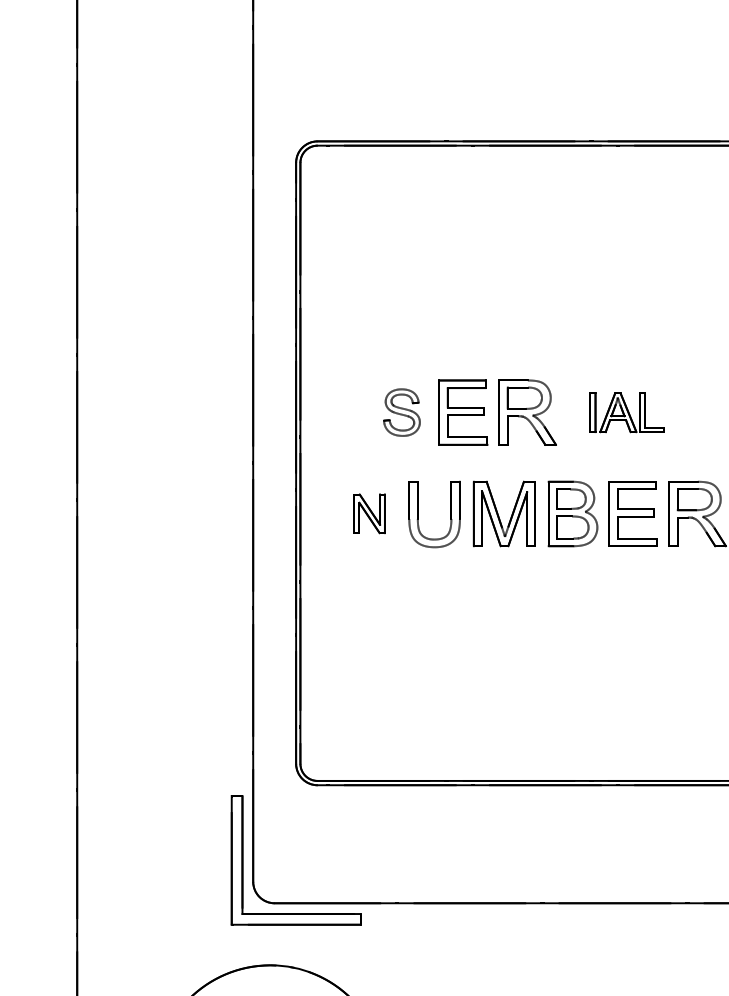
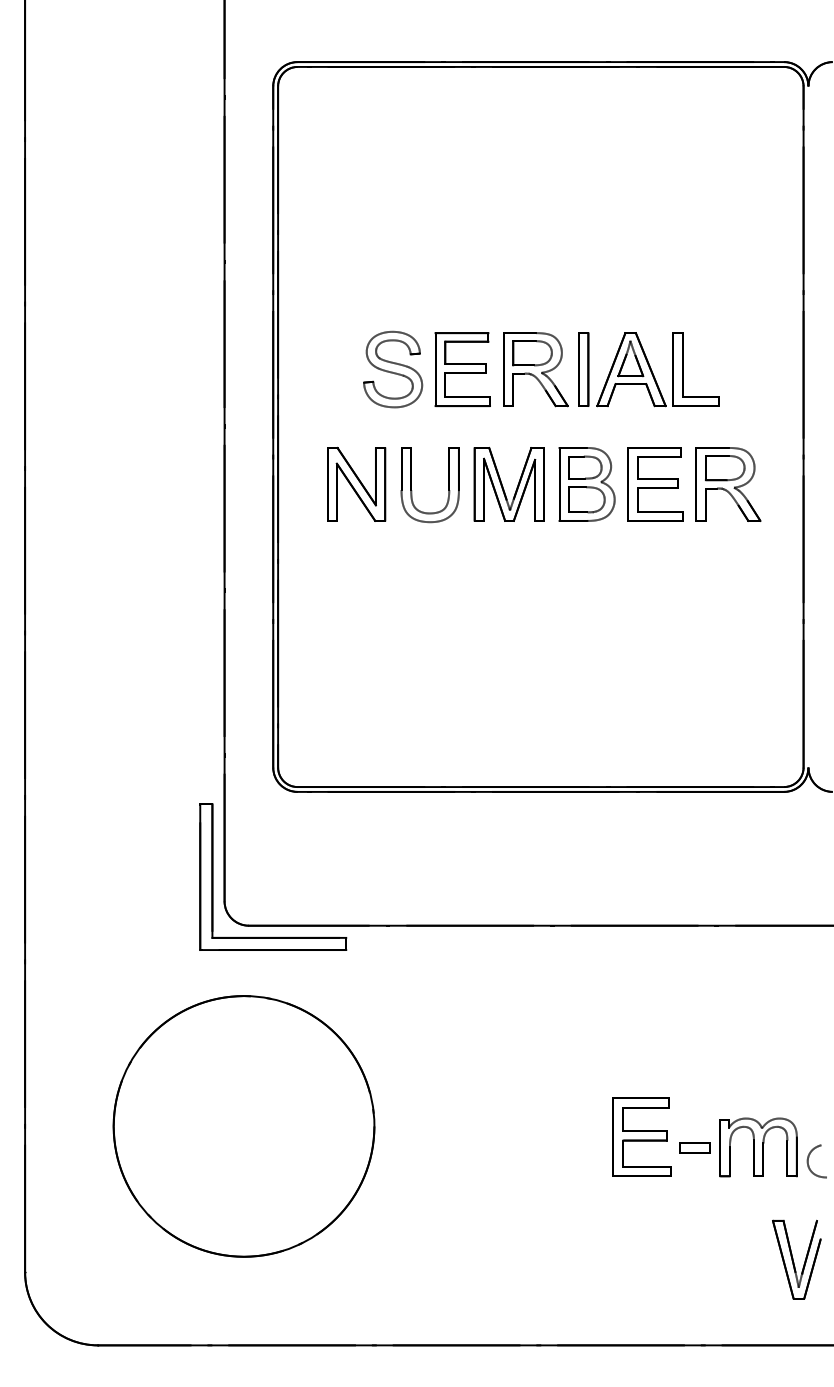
part: (402, 412) -> (393, 369), size x1.43
part: (627, 412) -> (648, 369), size x1.67
part: (369, 513) -> (356, 483), size x1.67

